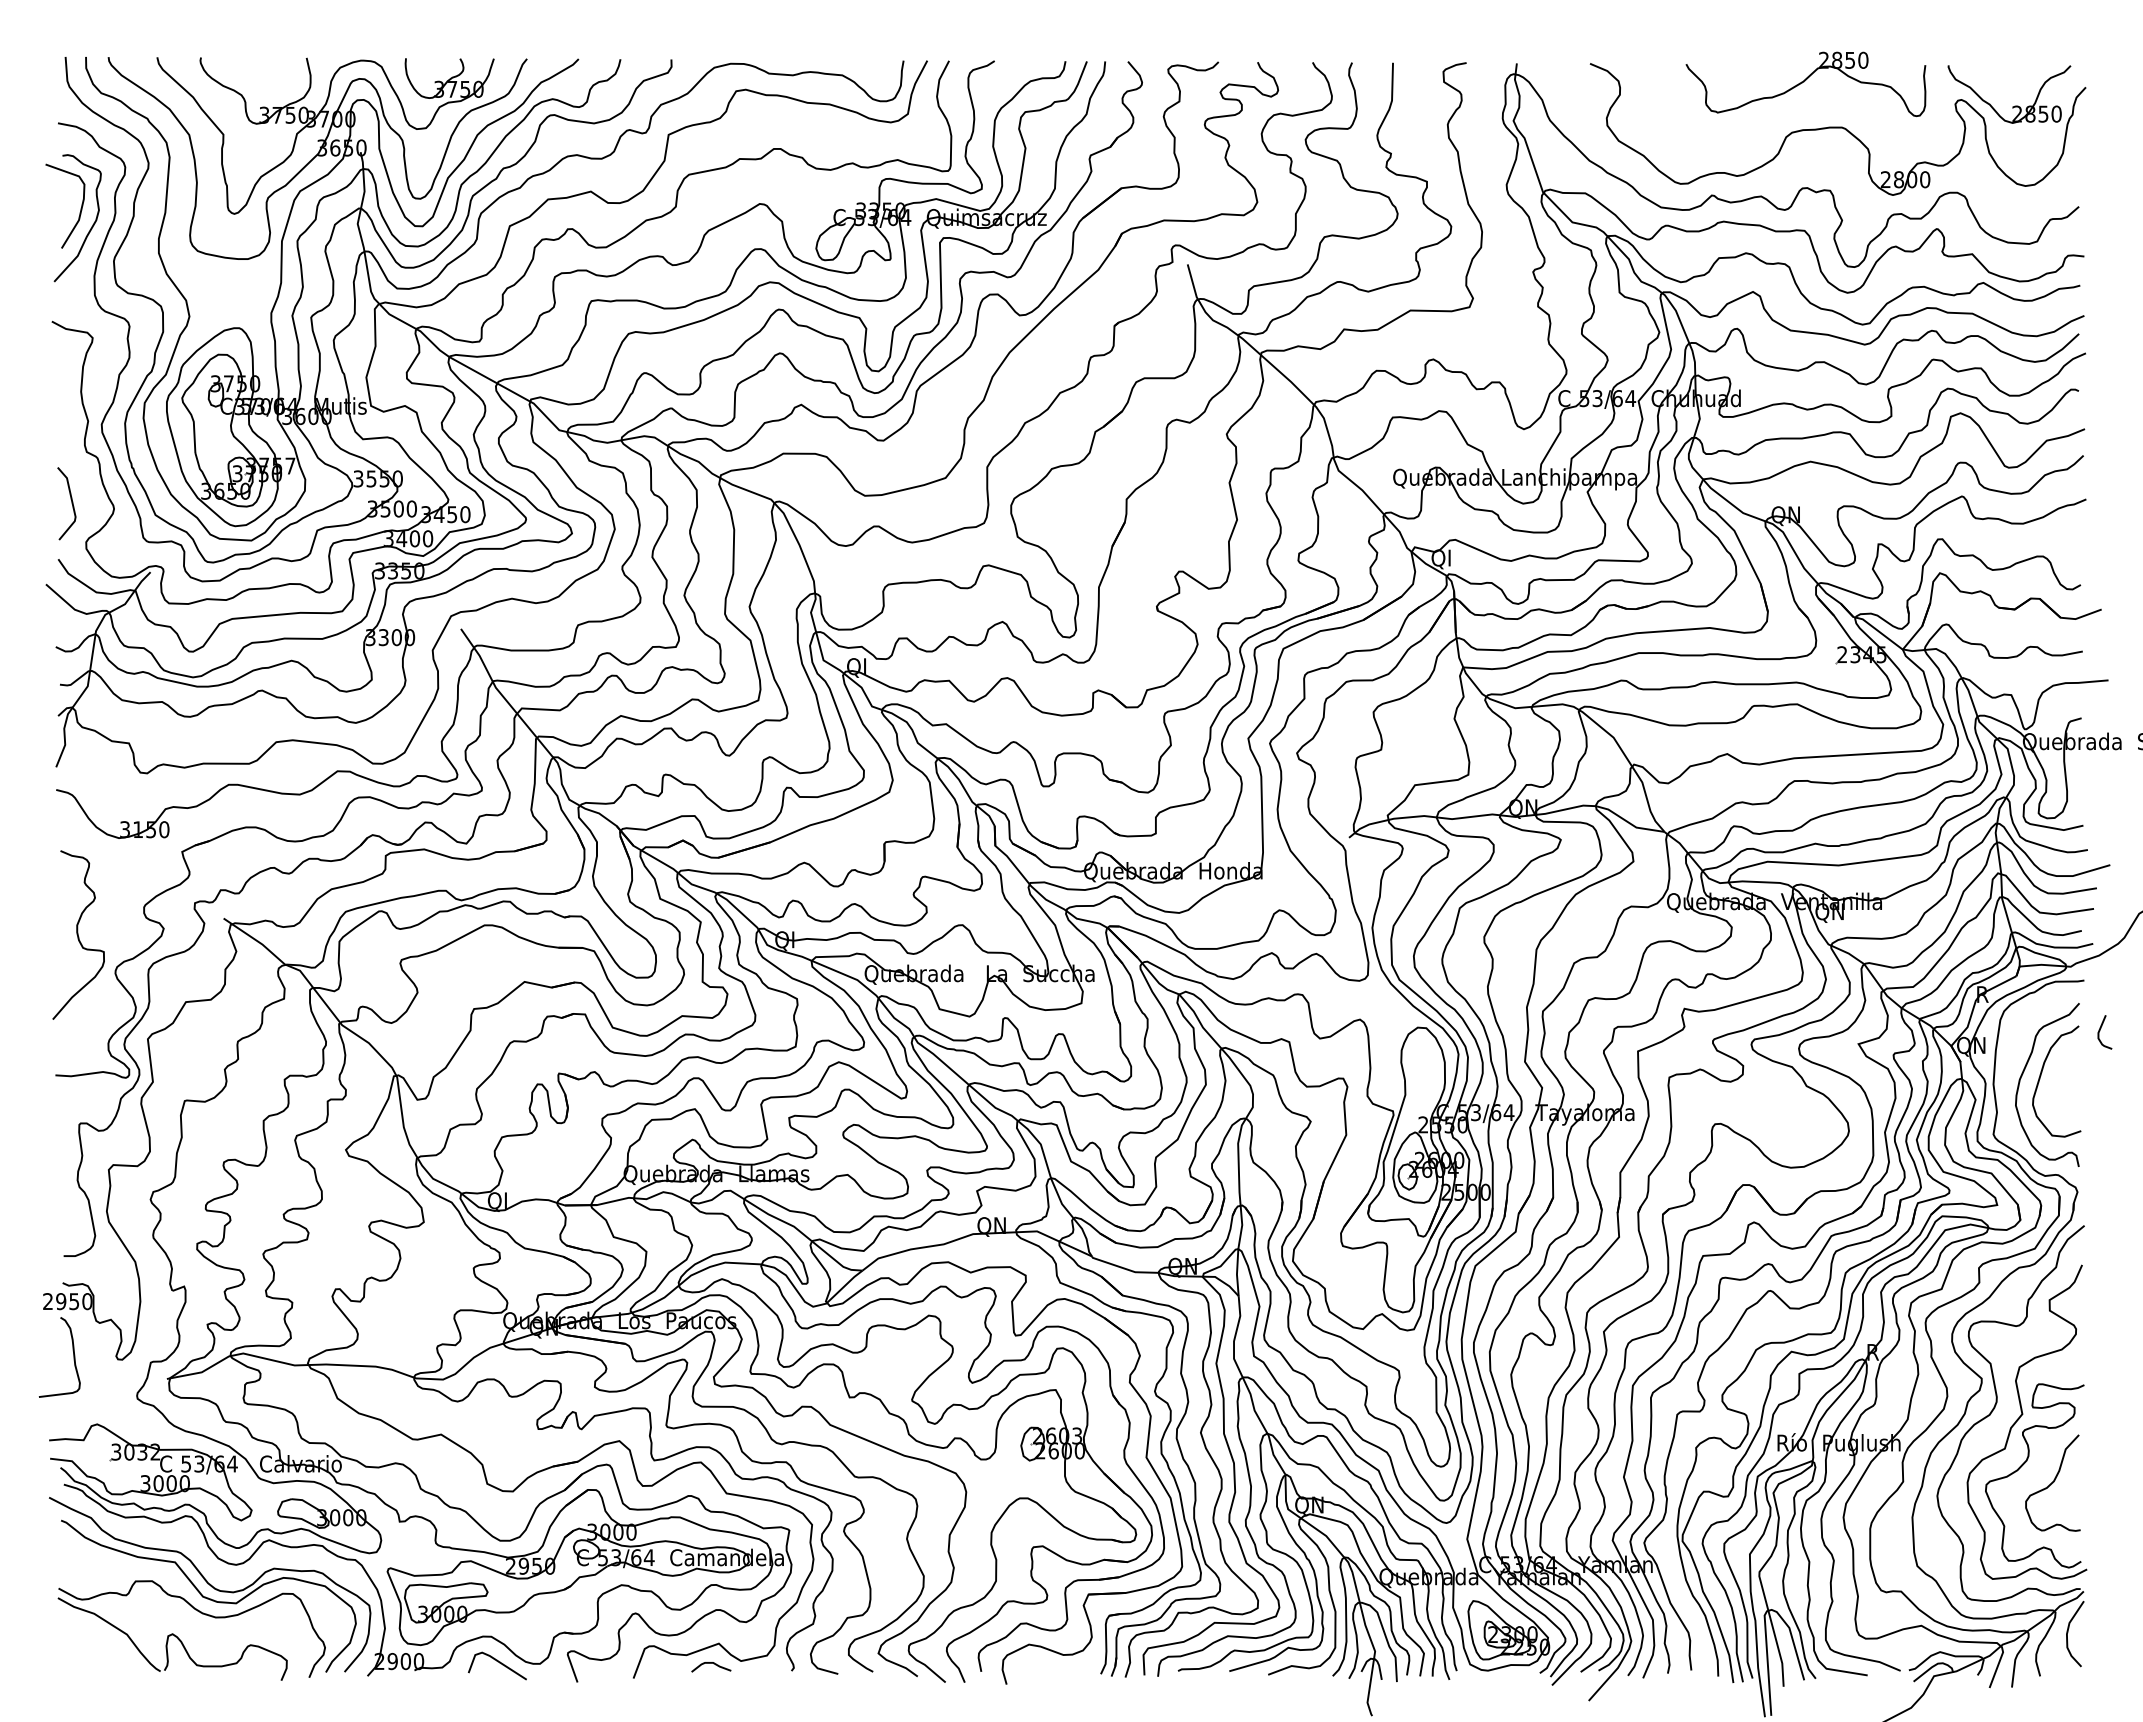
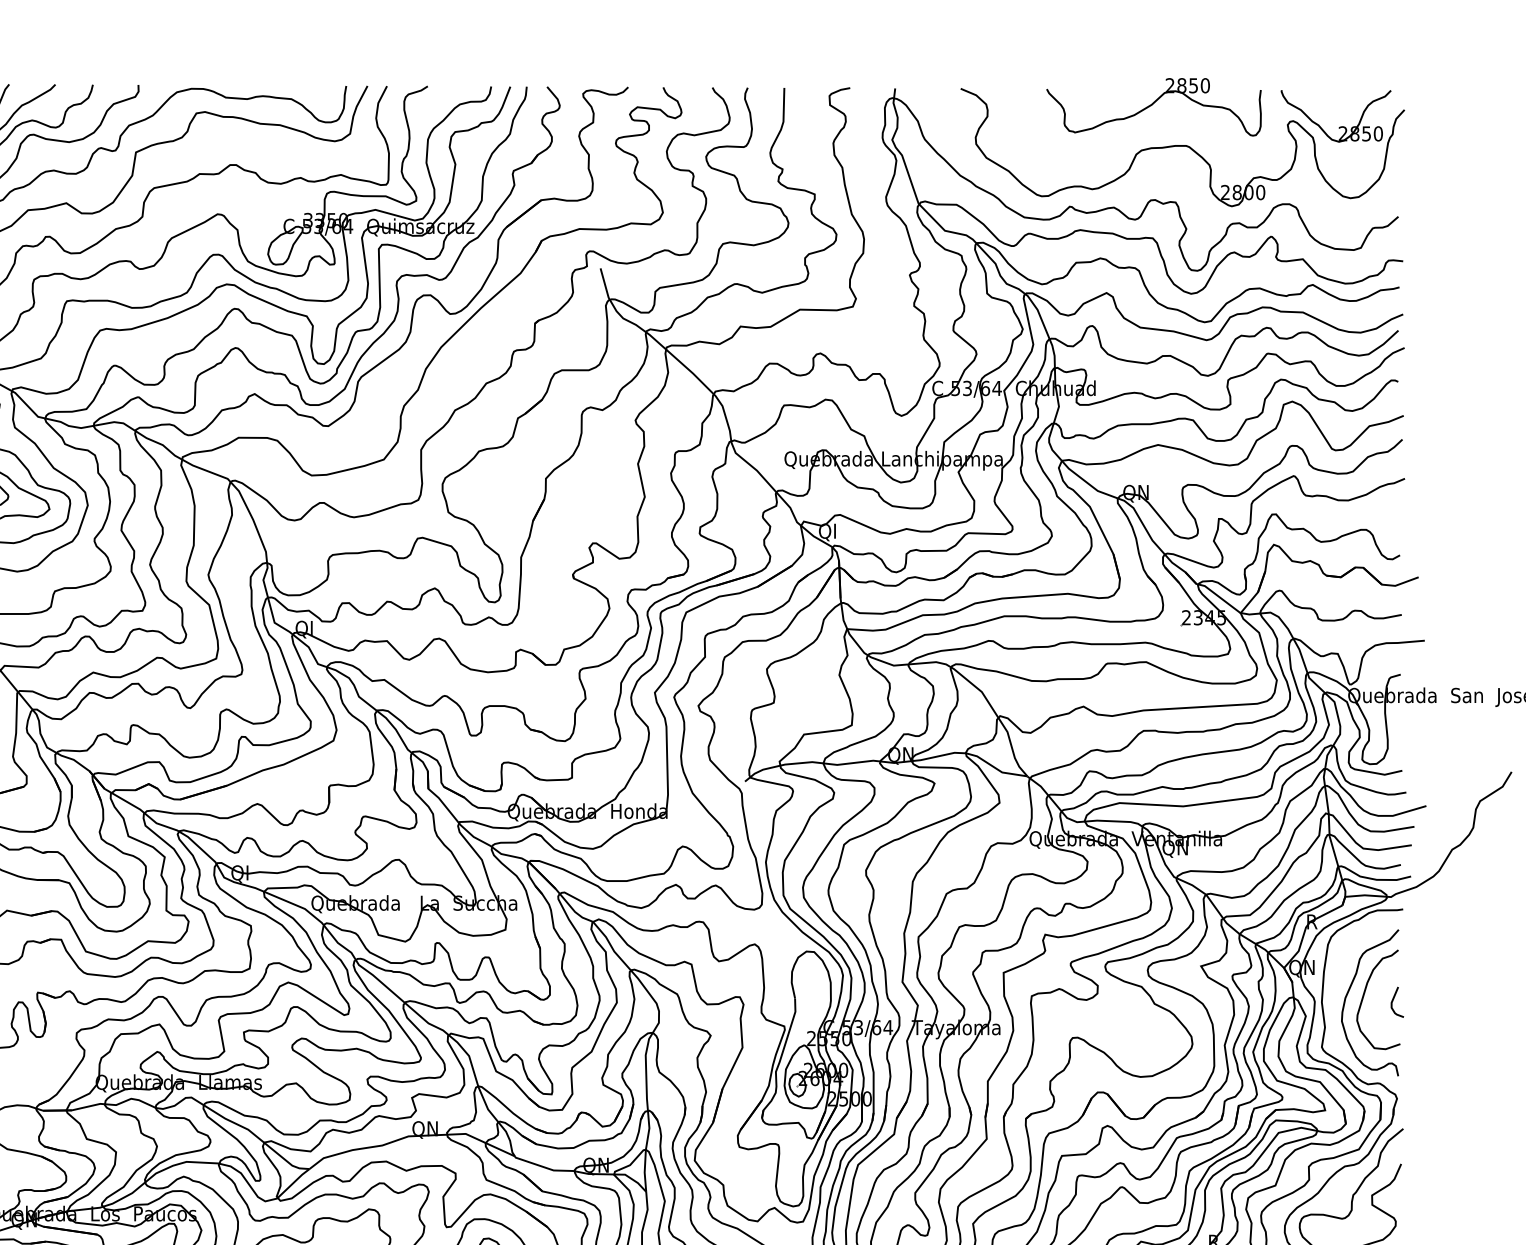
curve: (2100, 1031) -> (1393, 1001), moved

